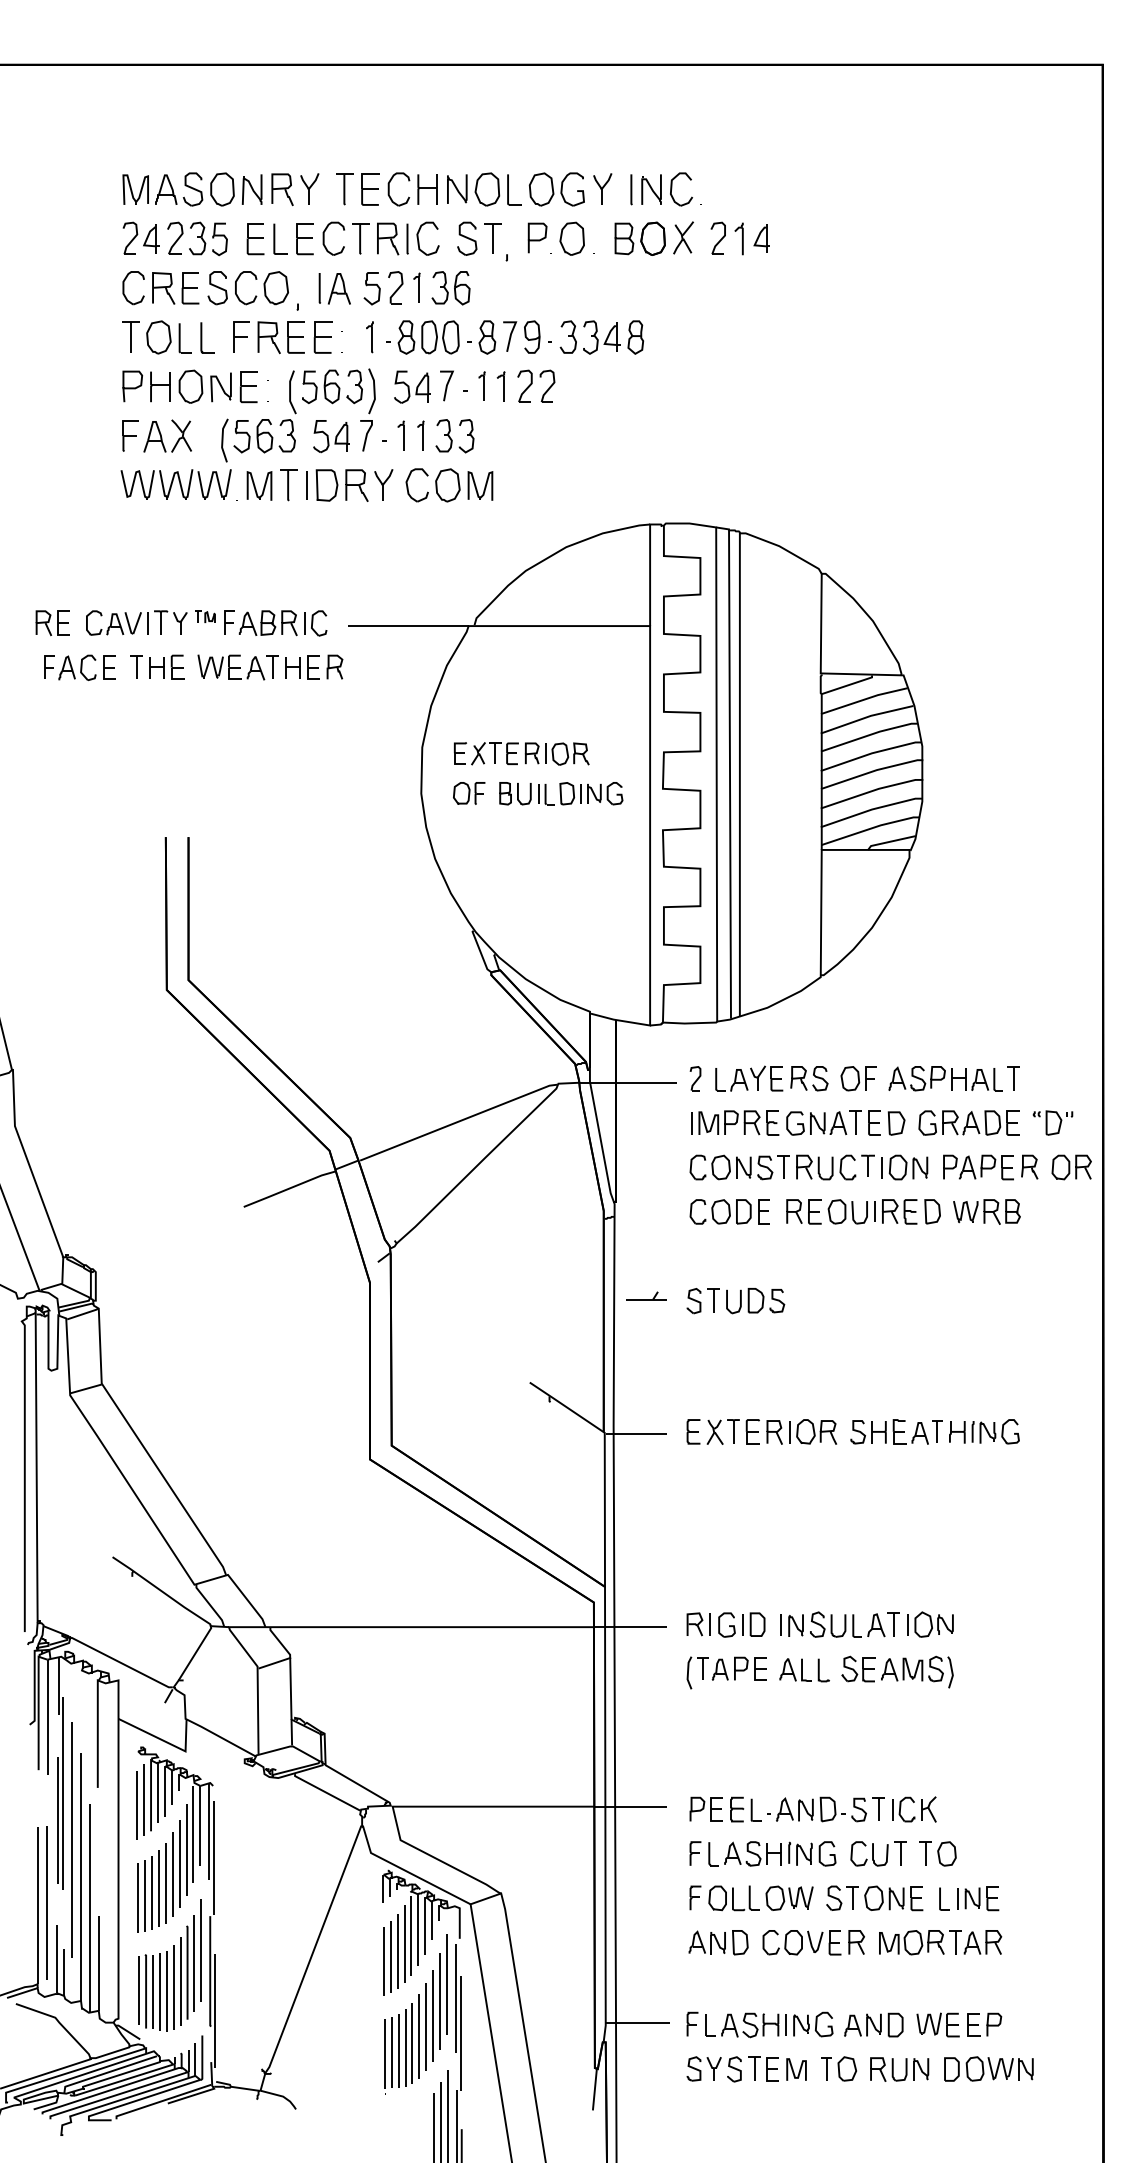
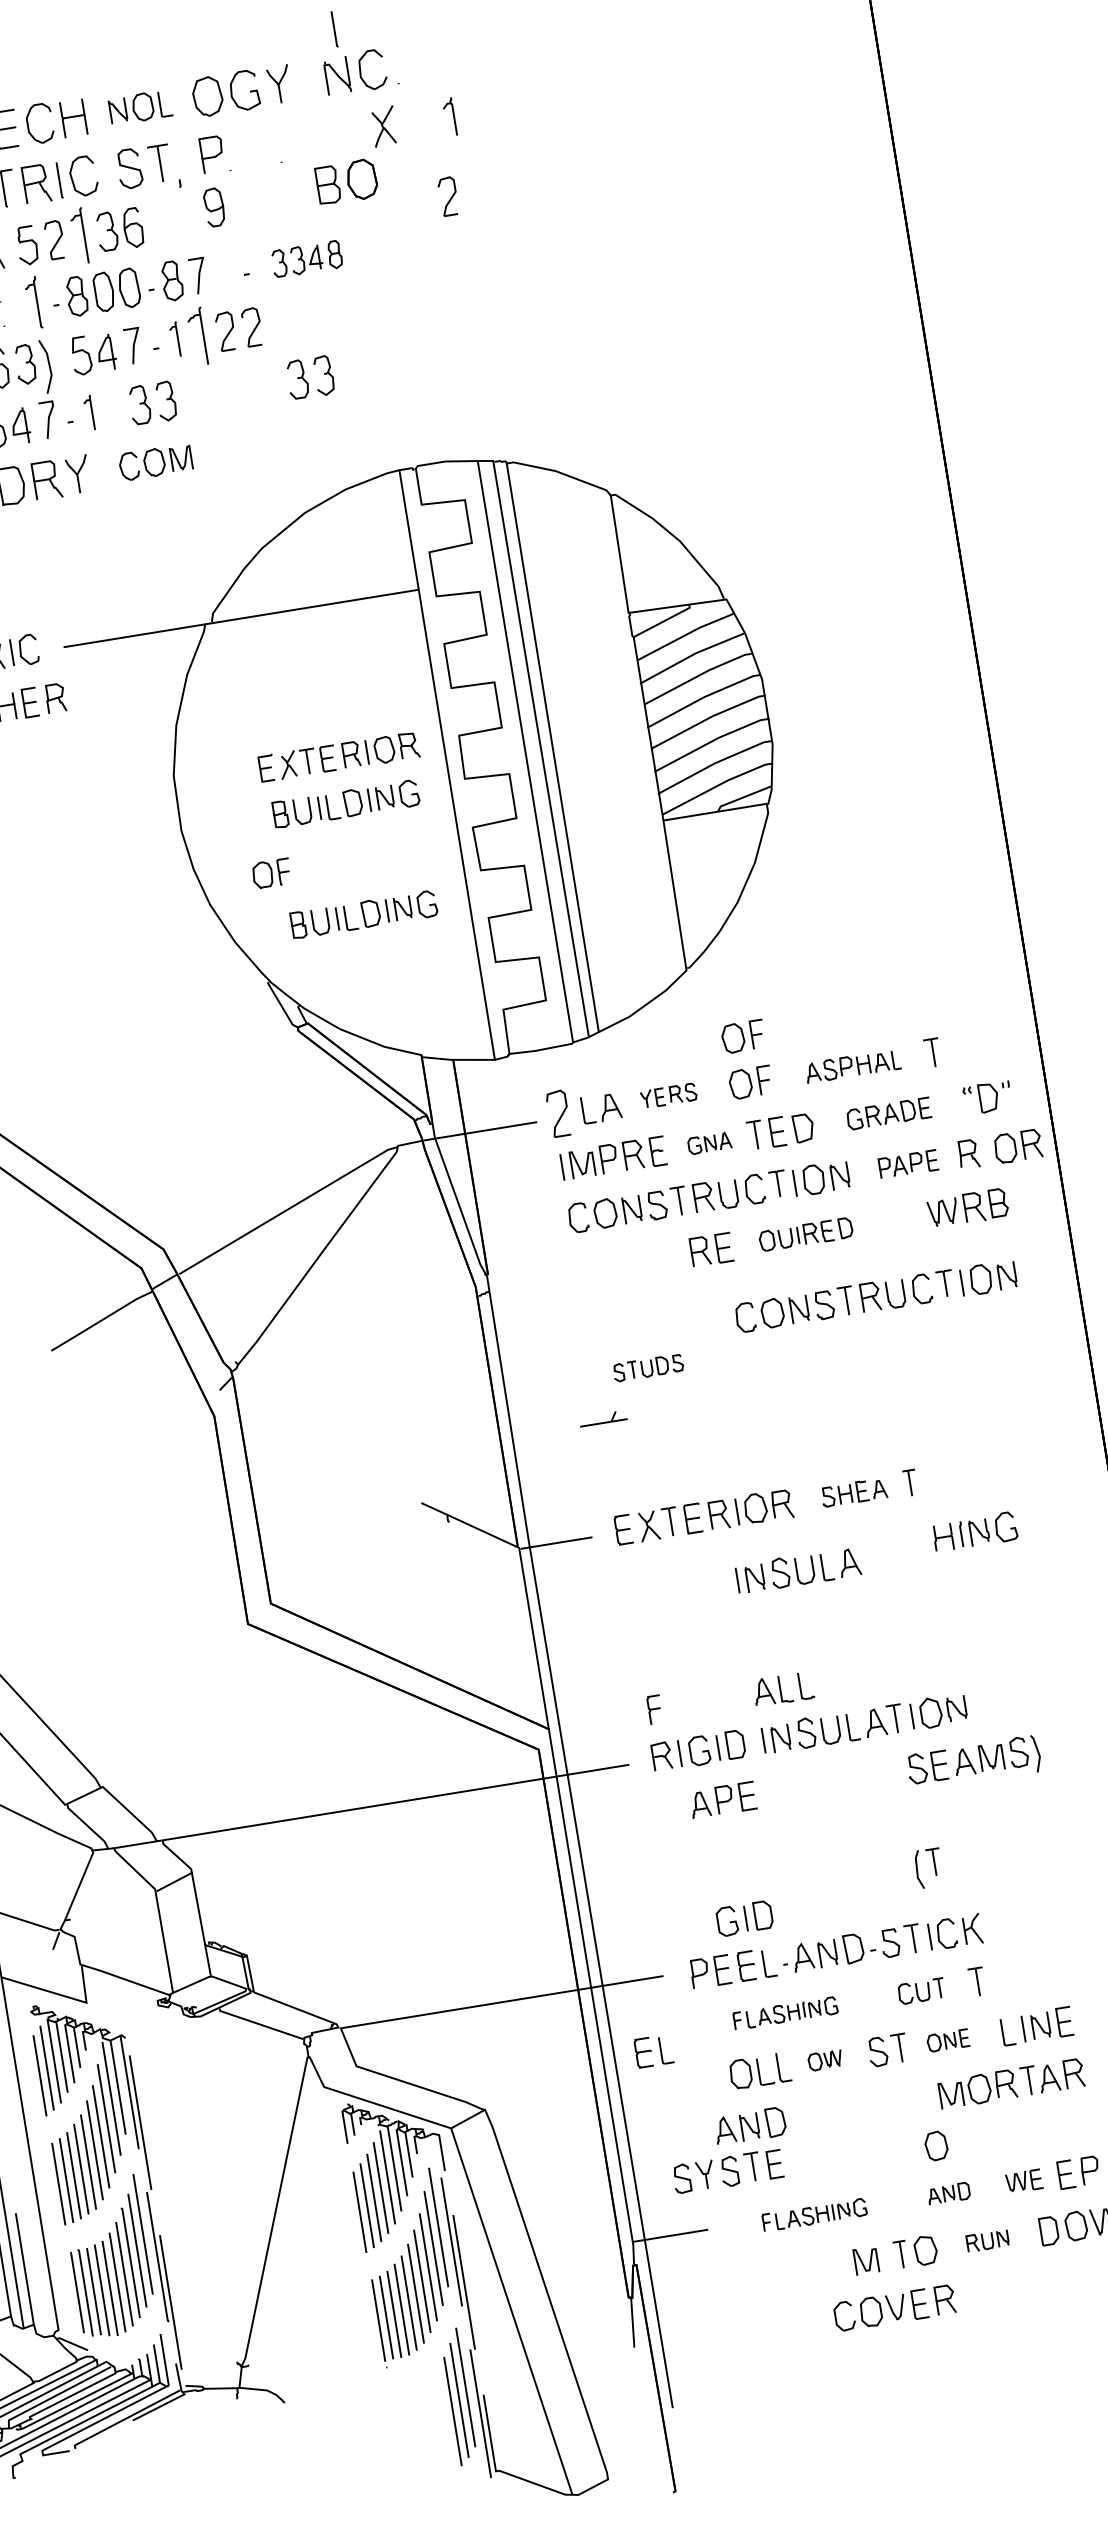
part: (484, 189) -> (140, 107), size x0.7
line: (631, 189) -> (334, 28), moved
part: (717, 237) -> (447, 195), moved
part: (571, 238) -> (252, 148), removed
part: (639, 238) -> (345, 181), moved
part: (761, 238) -> (475, 112), removed
part: (416, 287) -> (79, 235), size x1.6
part: (369, 337) -> (33, 303), size x1.4
part: (601, 337) -> (306, 259), size x0.7
curve: (532, 338) -> (215, 208), moved
part: (500, 386) -> (197, 336), size x1.6
part: (420, 435) -> (112, 409), removed
part: (588, 436) -> (310, 378), added
part: (449, 485) -> (155, 462), size x0.7
part: (521, 753) -> (338, 756), moved
part: (469, 793) -> (271, 873), moved
part: (561, 887) -> (364, 914), added
part: (858, 1039) -> (742, 1036), added
part: (695, 1078) -> (558, 1113), size x1.6
part: (789, 1078) -> (669, 1095), size x0.6
part: (945, 1078) -> (852, 1065), size x0.7
part: (968, 1122) -> (888, 1113), size x0.7
part: (816, 1123) -> (709, 1143), size x0.6
part: (978, 1167) -> (908, 1164), size x0.7
part: (729, 1211) -> (623, 1263), removed
part: (883, 1211) -> (805, 1234), size x0.7
part: (986, 1211) -> (967, 1207), moved
part: (933, 1272) -> (875, 1296), added
part: (646, 1295) -> (602, 1417), moved
part: (735, 1301) -> (648, 1368), size x0.6
part: (889, 1431) -> (854, 1492), size x0.7
part: (984, 1431) -> (975, 1531), moved
part: (832, 1488) -> (797, 1570), added
part: (804, 1670) -> (783, 1689), moved
part: (897, 1671) -> (973, 1762), moved
part: (697, 1672) -> (928, 1867), moved
part: (741, 1769) -> (744, 1918), added
part: (762, 1853) -> (785, 2012), size x0.6
part: (878, 1853) -> (921, 1990), size x0.7
part: (946, 1853) -> (935, 2145), moved
part: (648, 1867) -> (653, 2051), added
part: (695, 1897) -> (654, 1709), moved
part: (789, 1897) -> (825, 2059), size x0.6
part: (893, 1898) -> (947, 2040), size x0.6
part: (813, 1942) -> (894, 2308), moved
part: (759, 2024) -> (814, 2214), size x0.6
part: (873, 2024) -> (948, 2193), size x0.6
part: (937, 2024) -> (1023, 2180), size x0.7
part: (732, 2069) -> (727, 2172), moved
part: (899, 2069) -> (987, 2241), size x0.6

